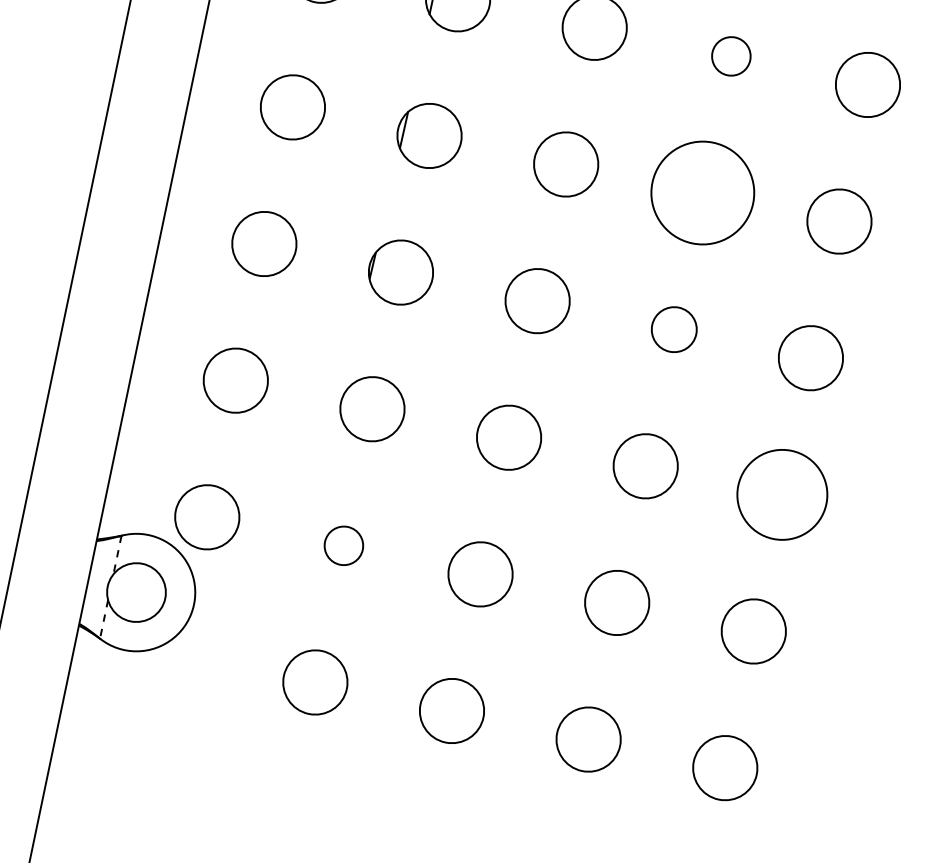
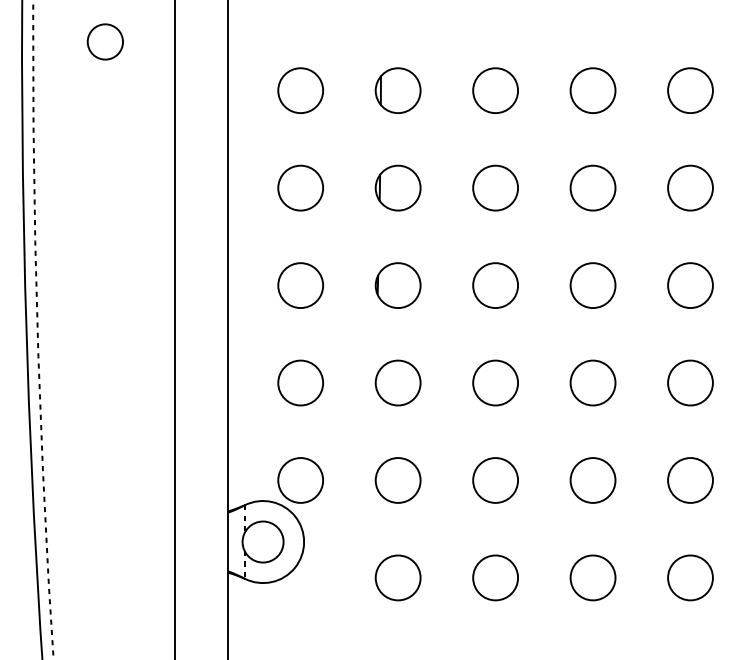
circle: (730, 55) -> (592, 90), size x1.67
circle: (702, 191) -> (592, 187), size x0.62
circle: (673, 329) -> (592, 285), size x1.43
circle: (782, 494) -> (690, 382), size x0.71
circle: (342, 545) -> (397, 480), size x1.67

